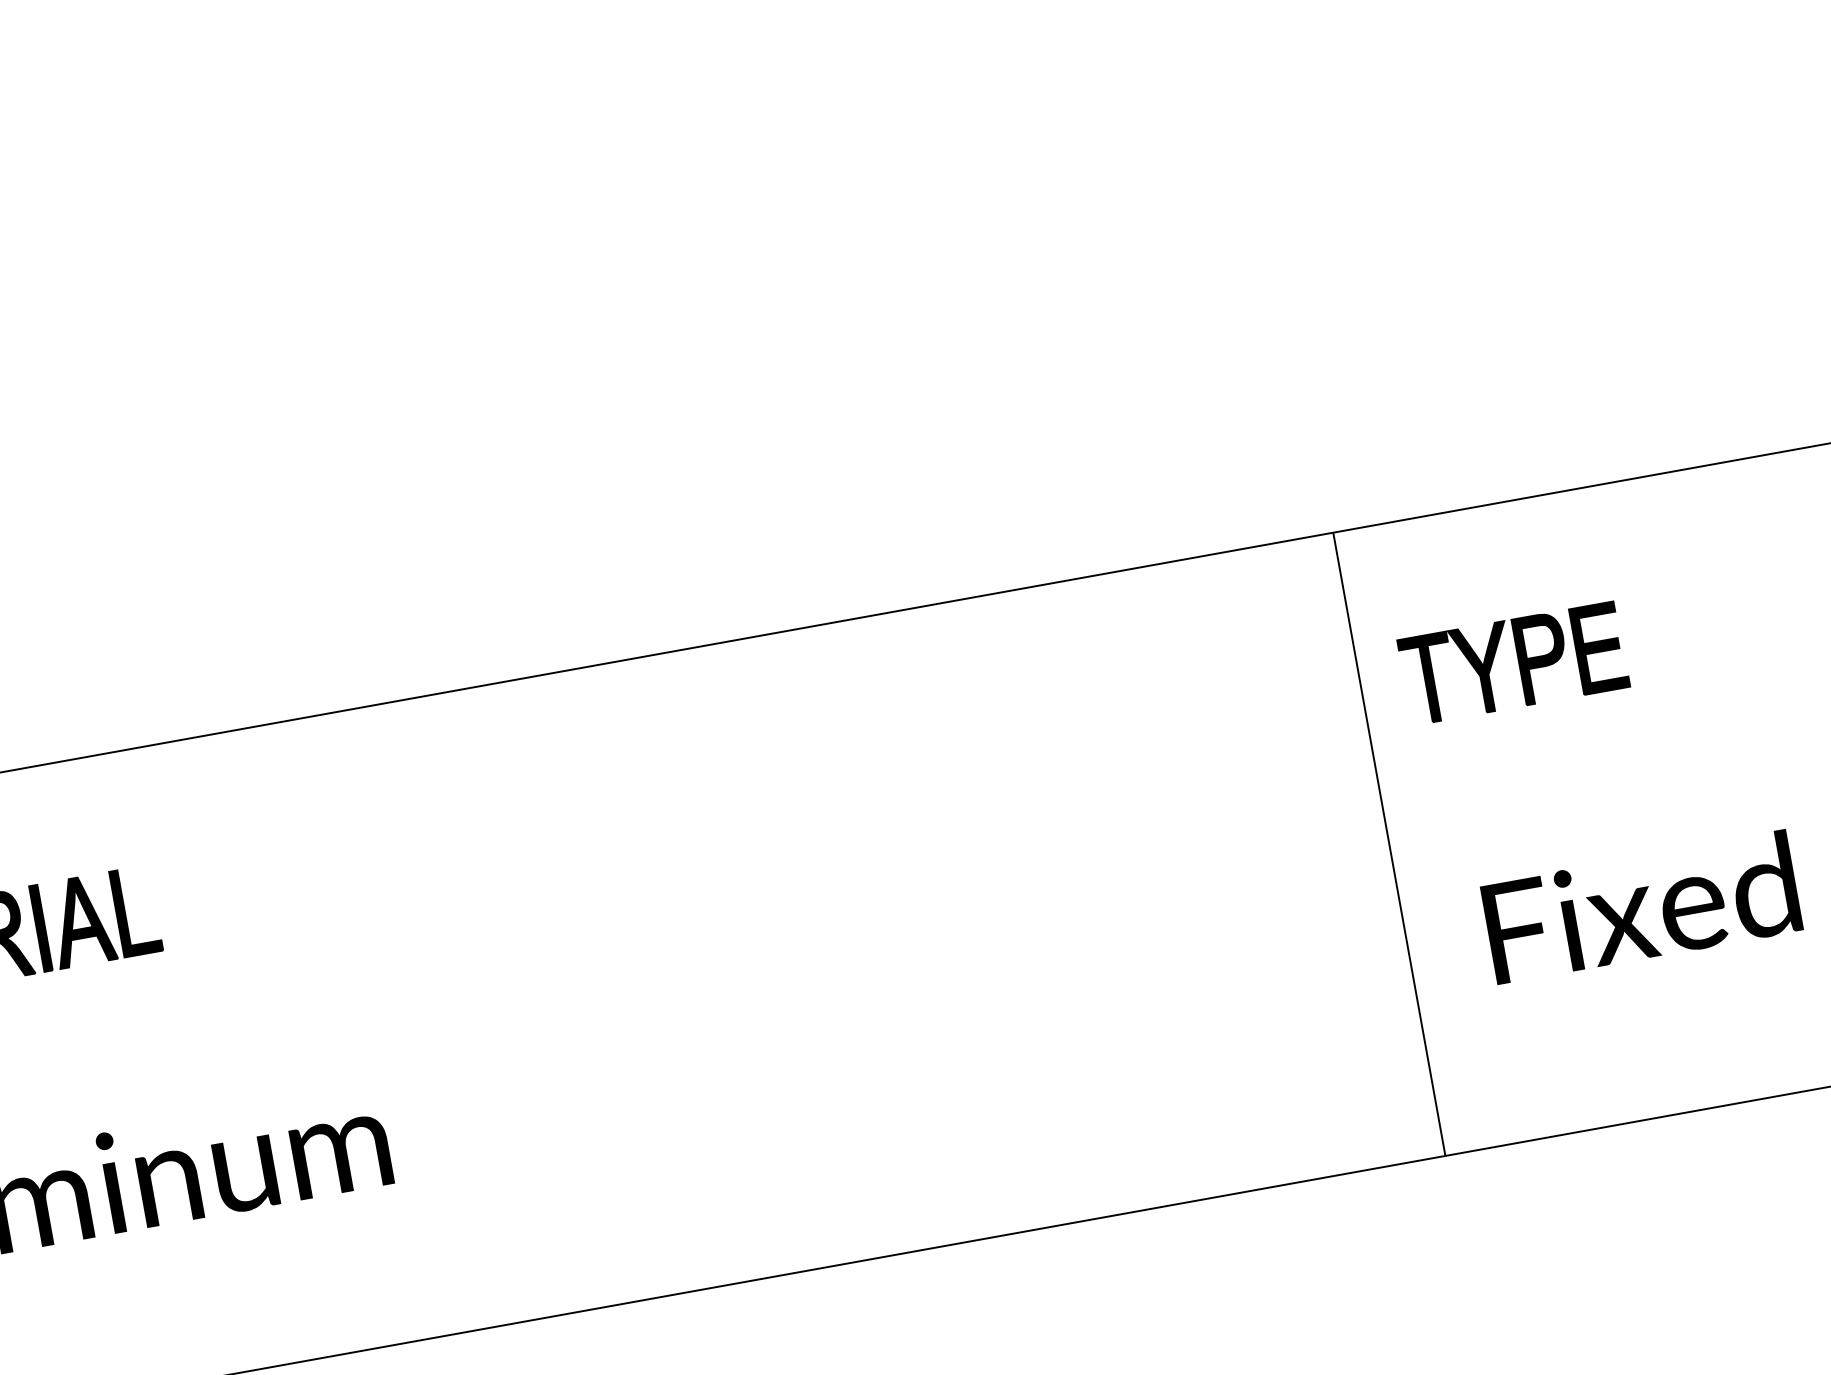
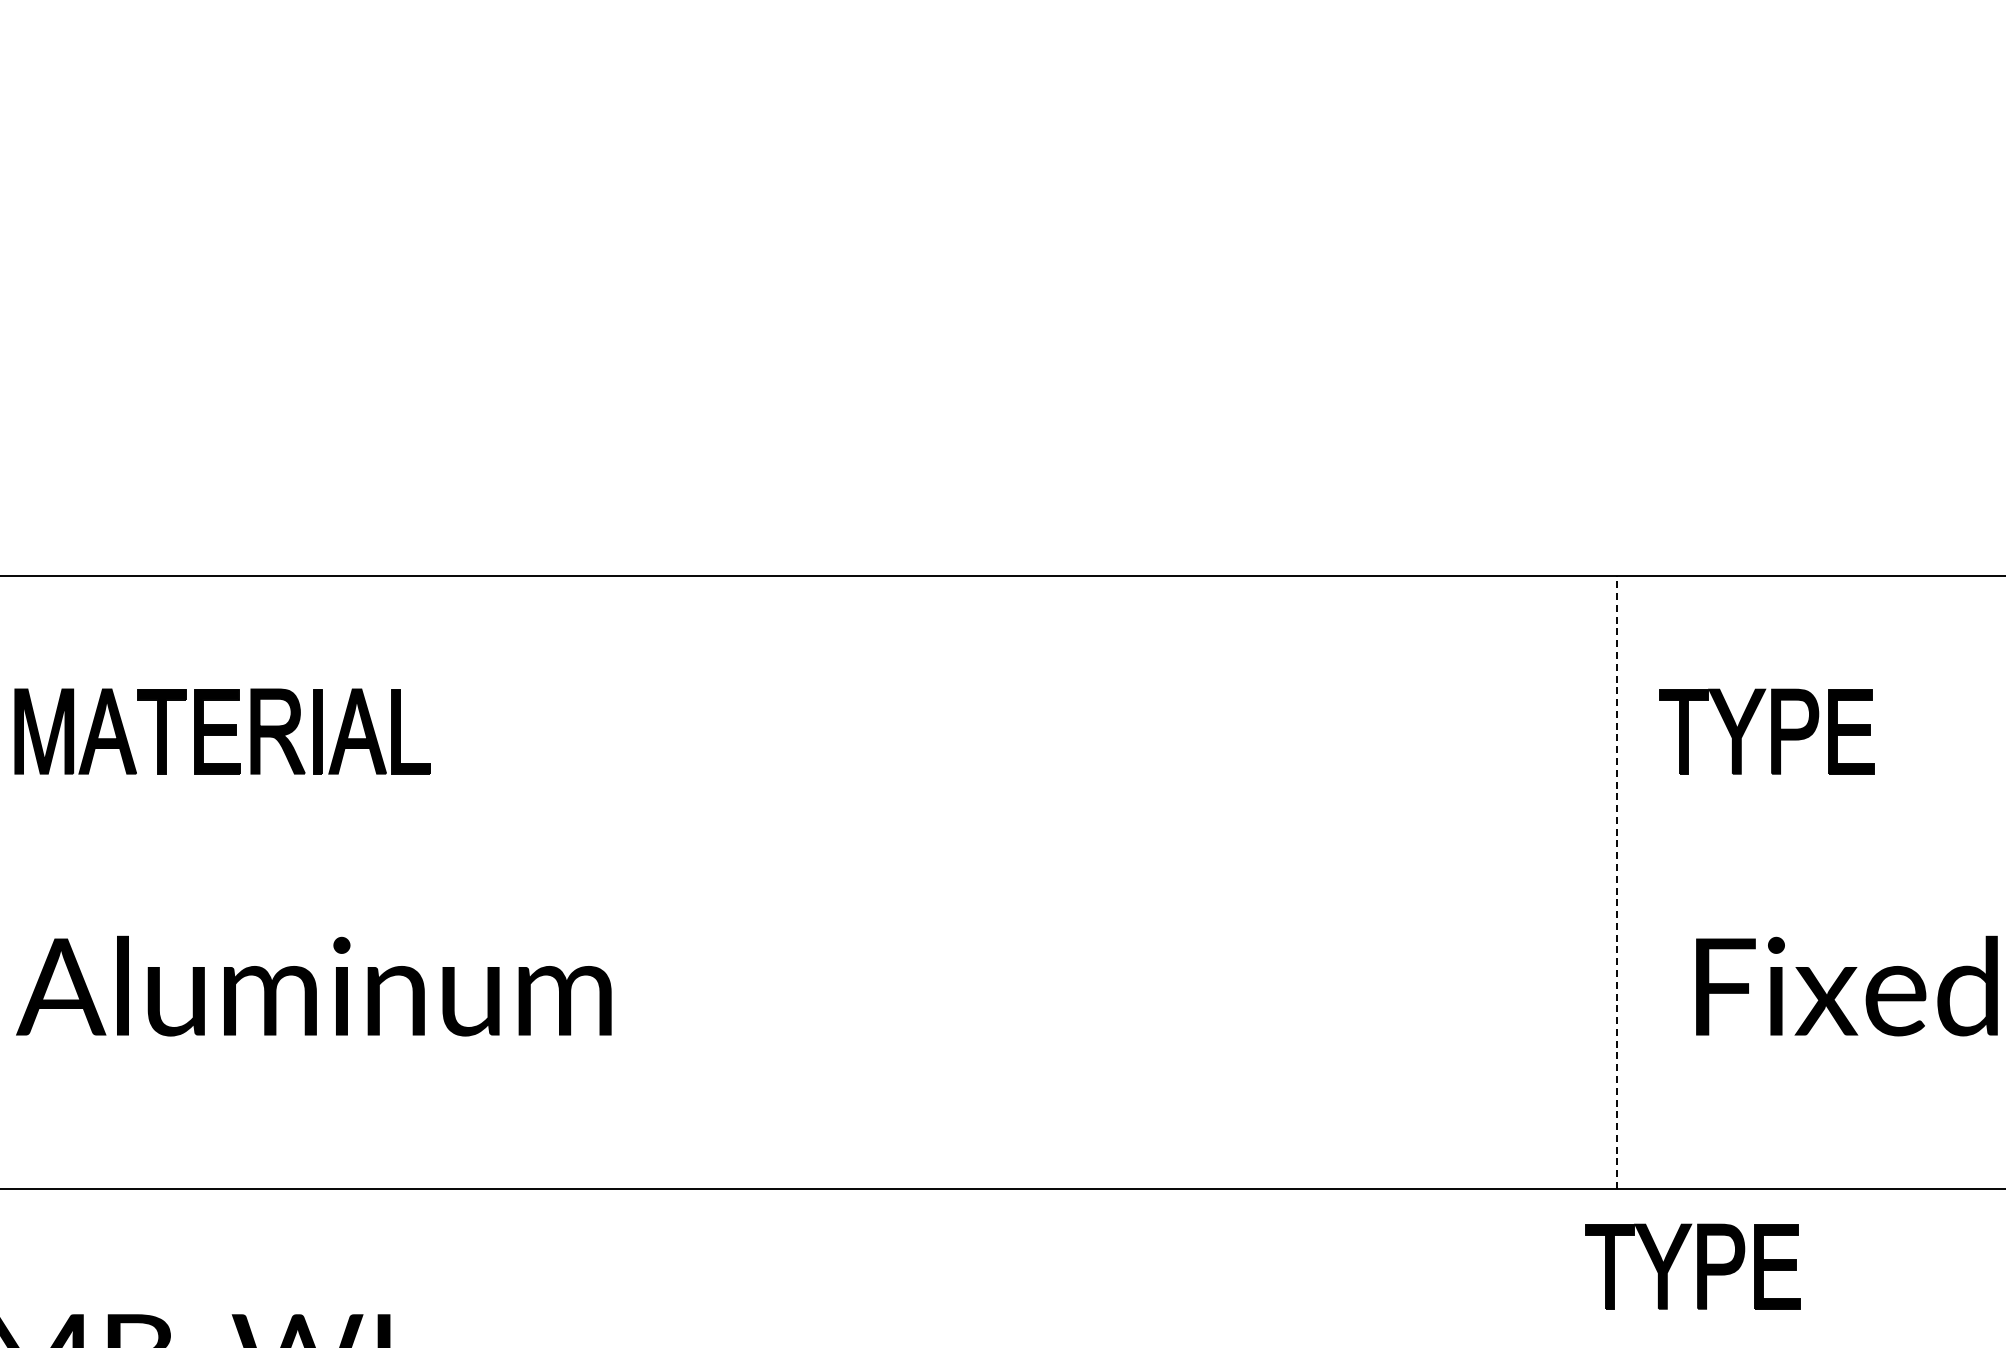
line: (1389, 844) -> (1617, 882), solid -> dashed
part: (1536, 1220) -> (1692, 1266), added

